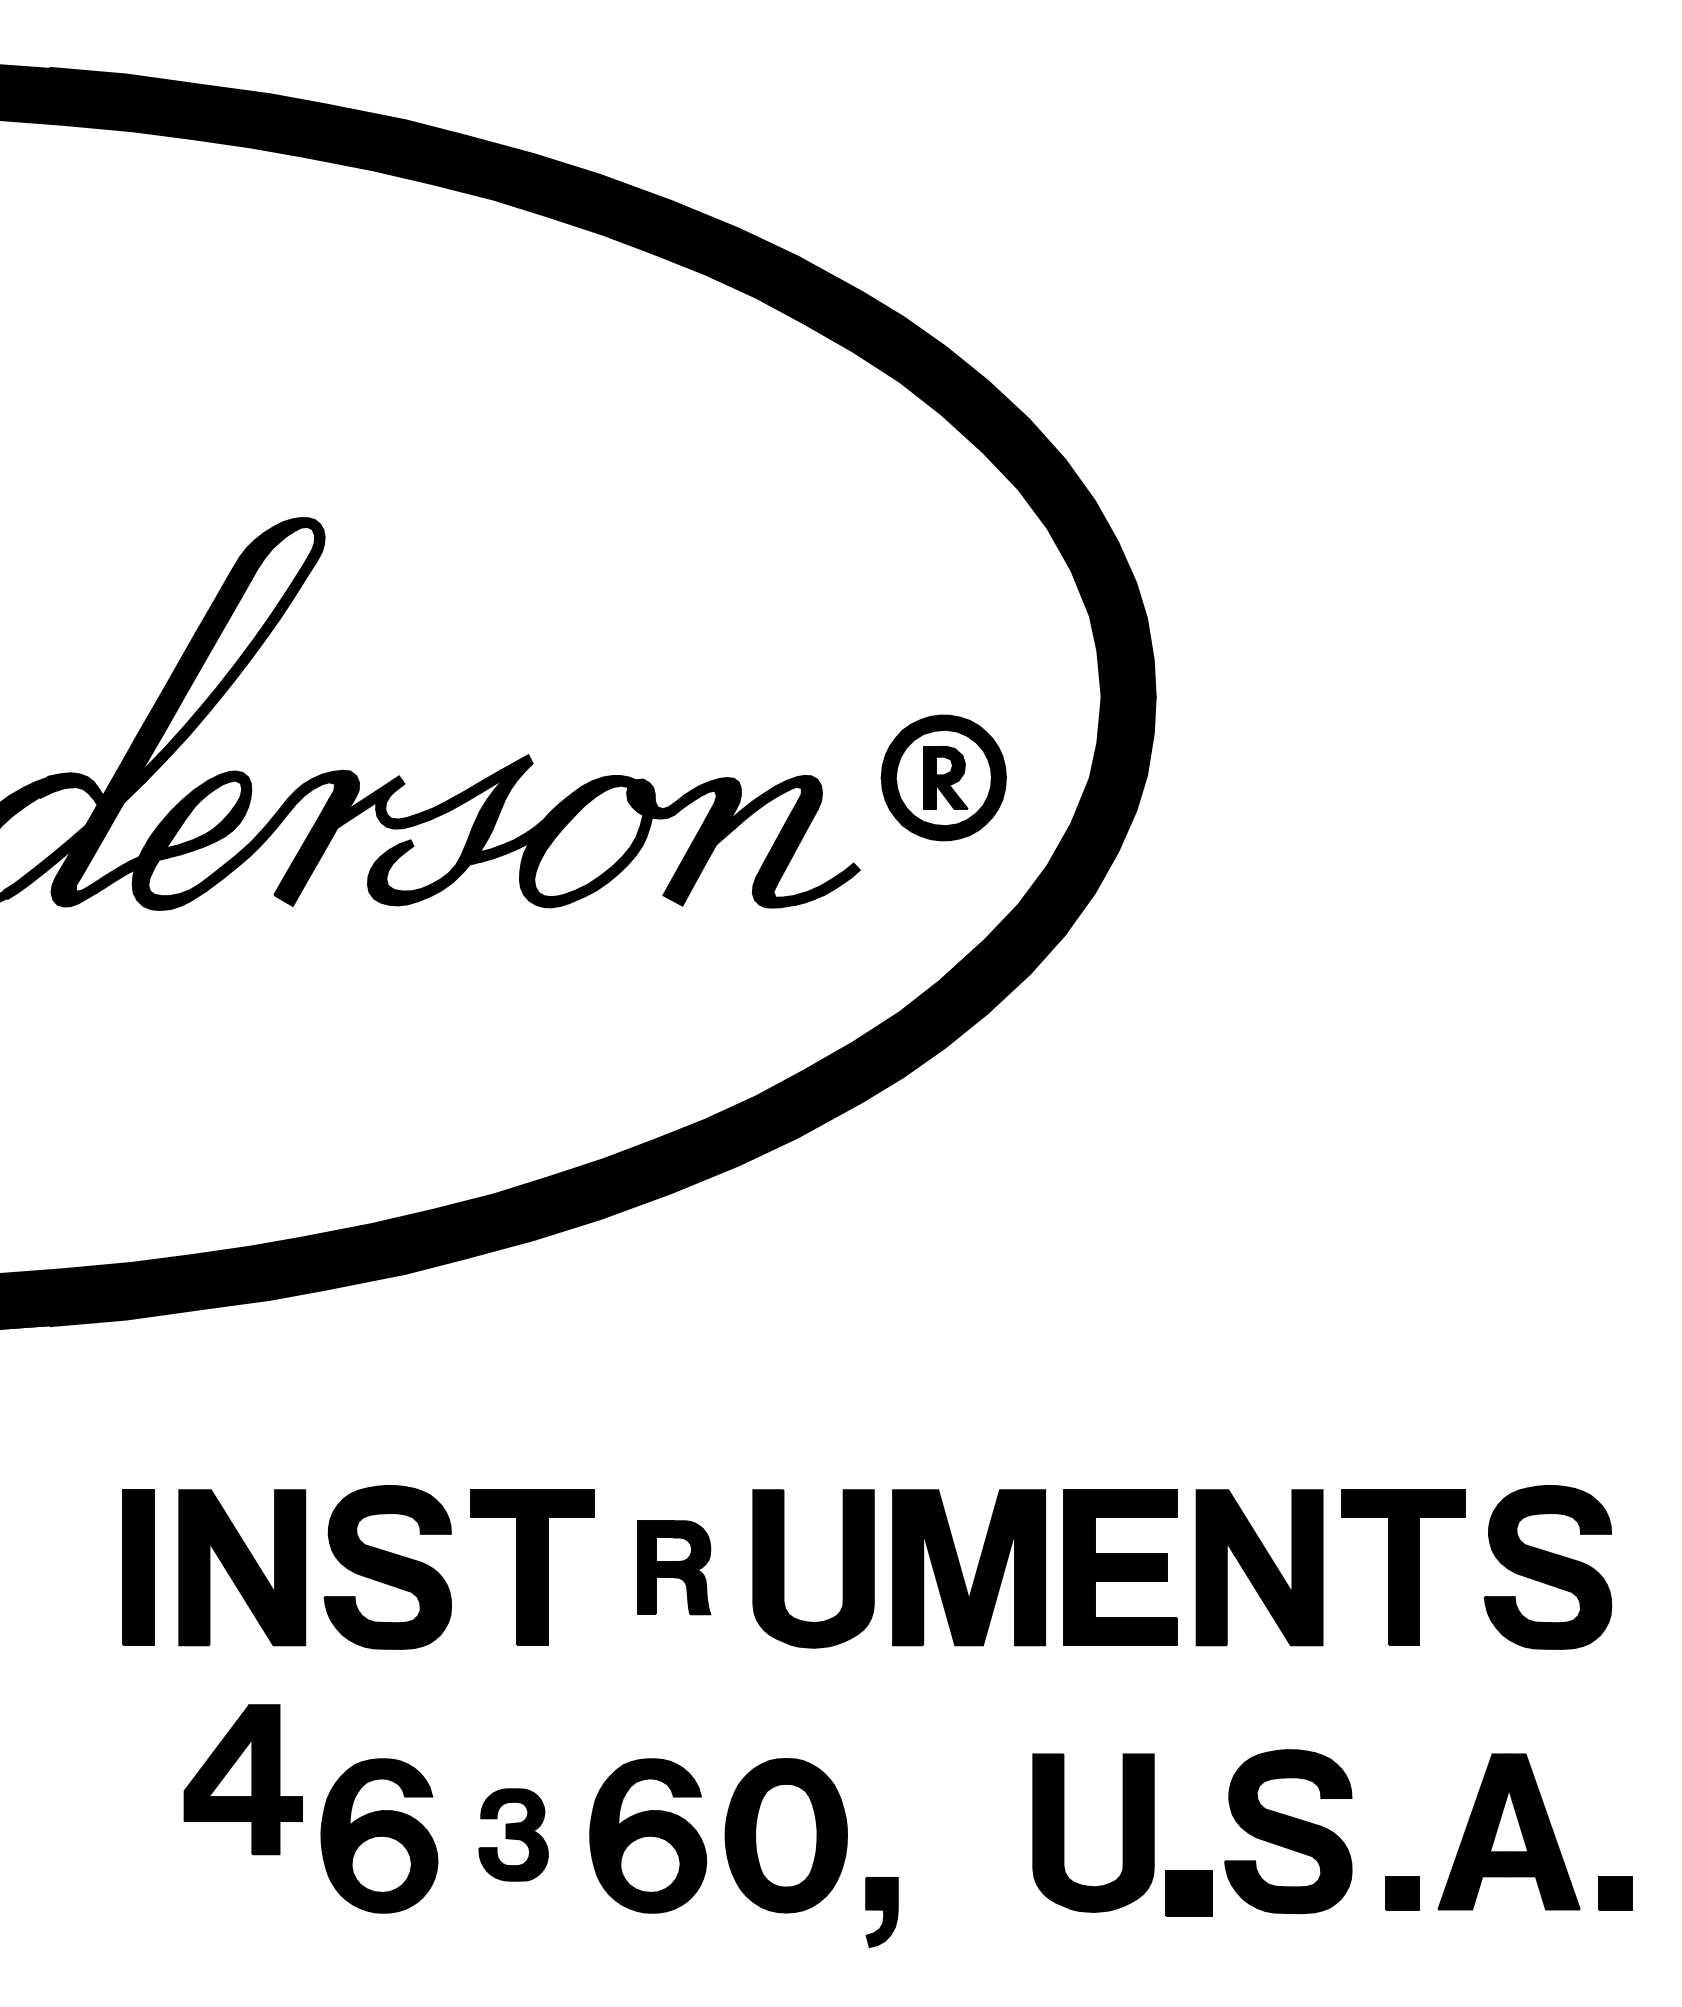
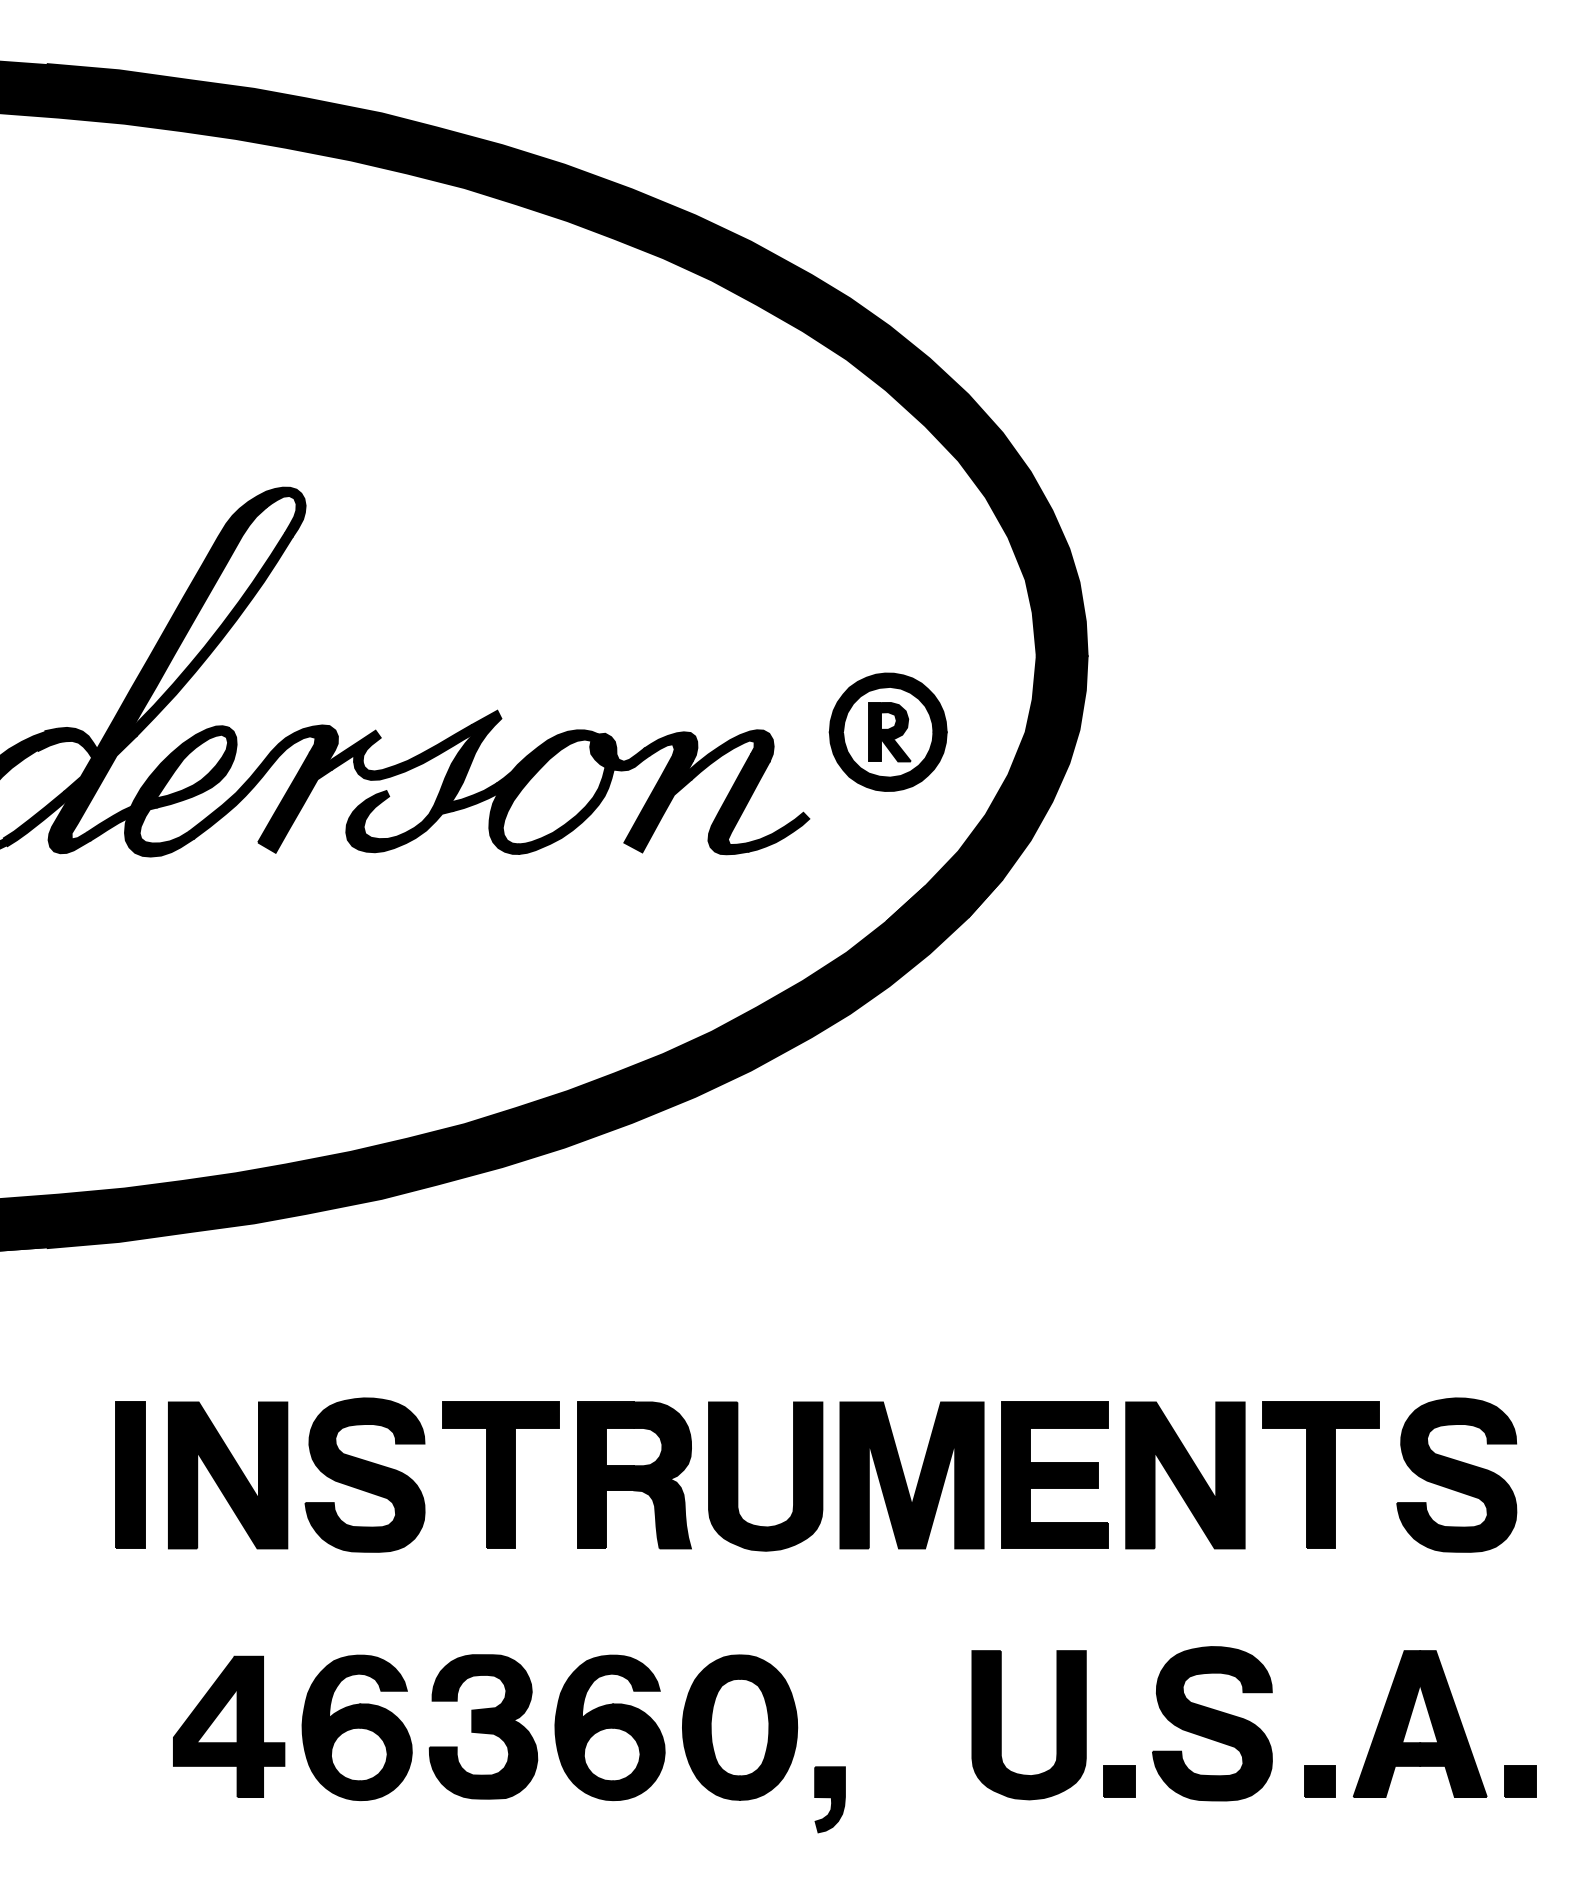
part: (674, 1567) -> (634, 1475), size x1.67
part: (243, 1779) -> (229, 1726), moved
part: (513, 1834) -> (483, 1726), size x1.67
part: (1189, 1892) -> (1119, 1781), size x0.71

